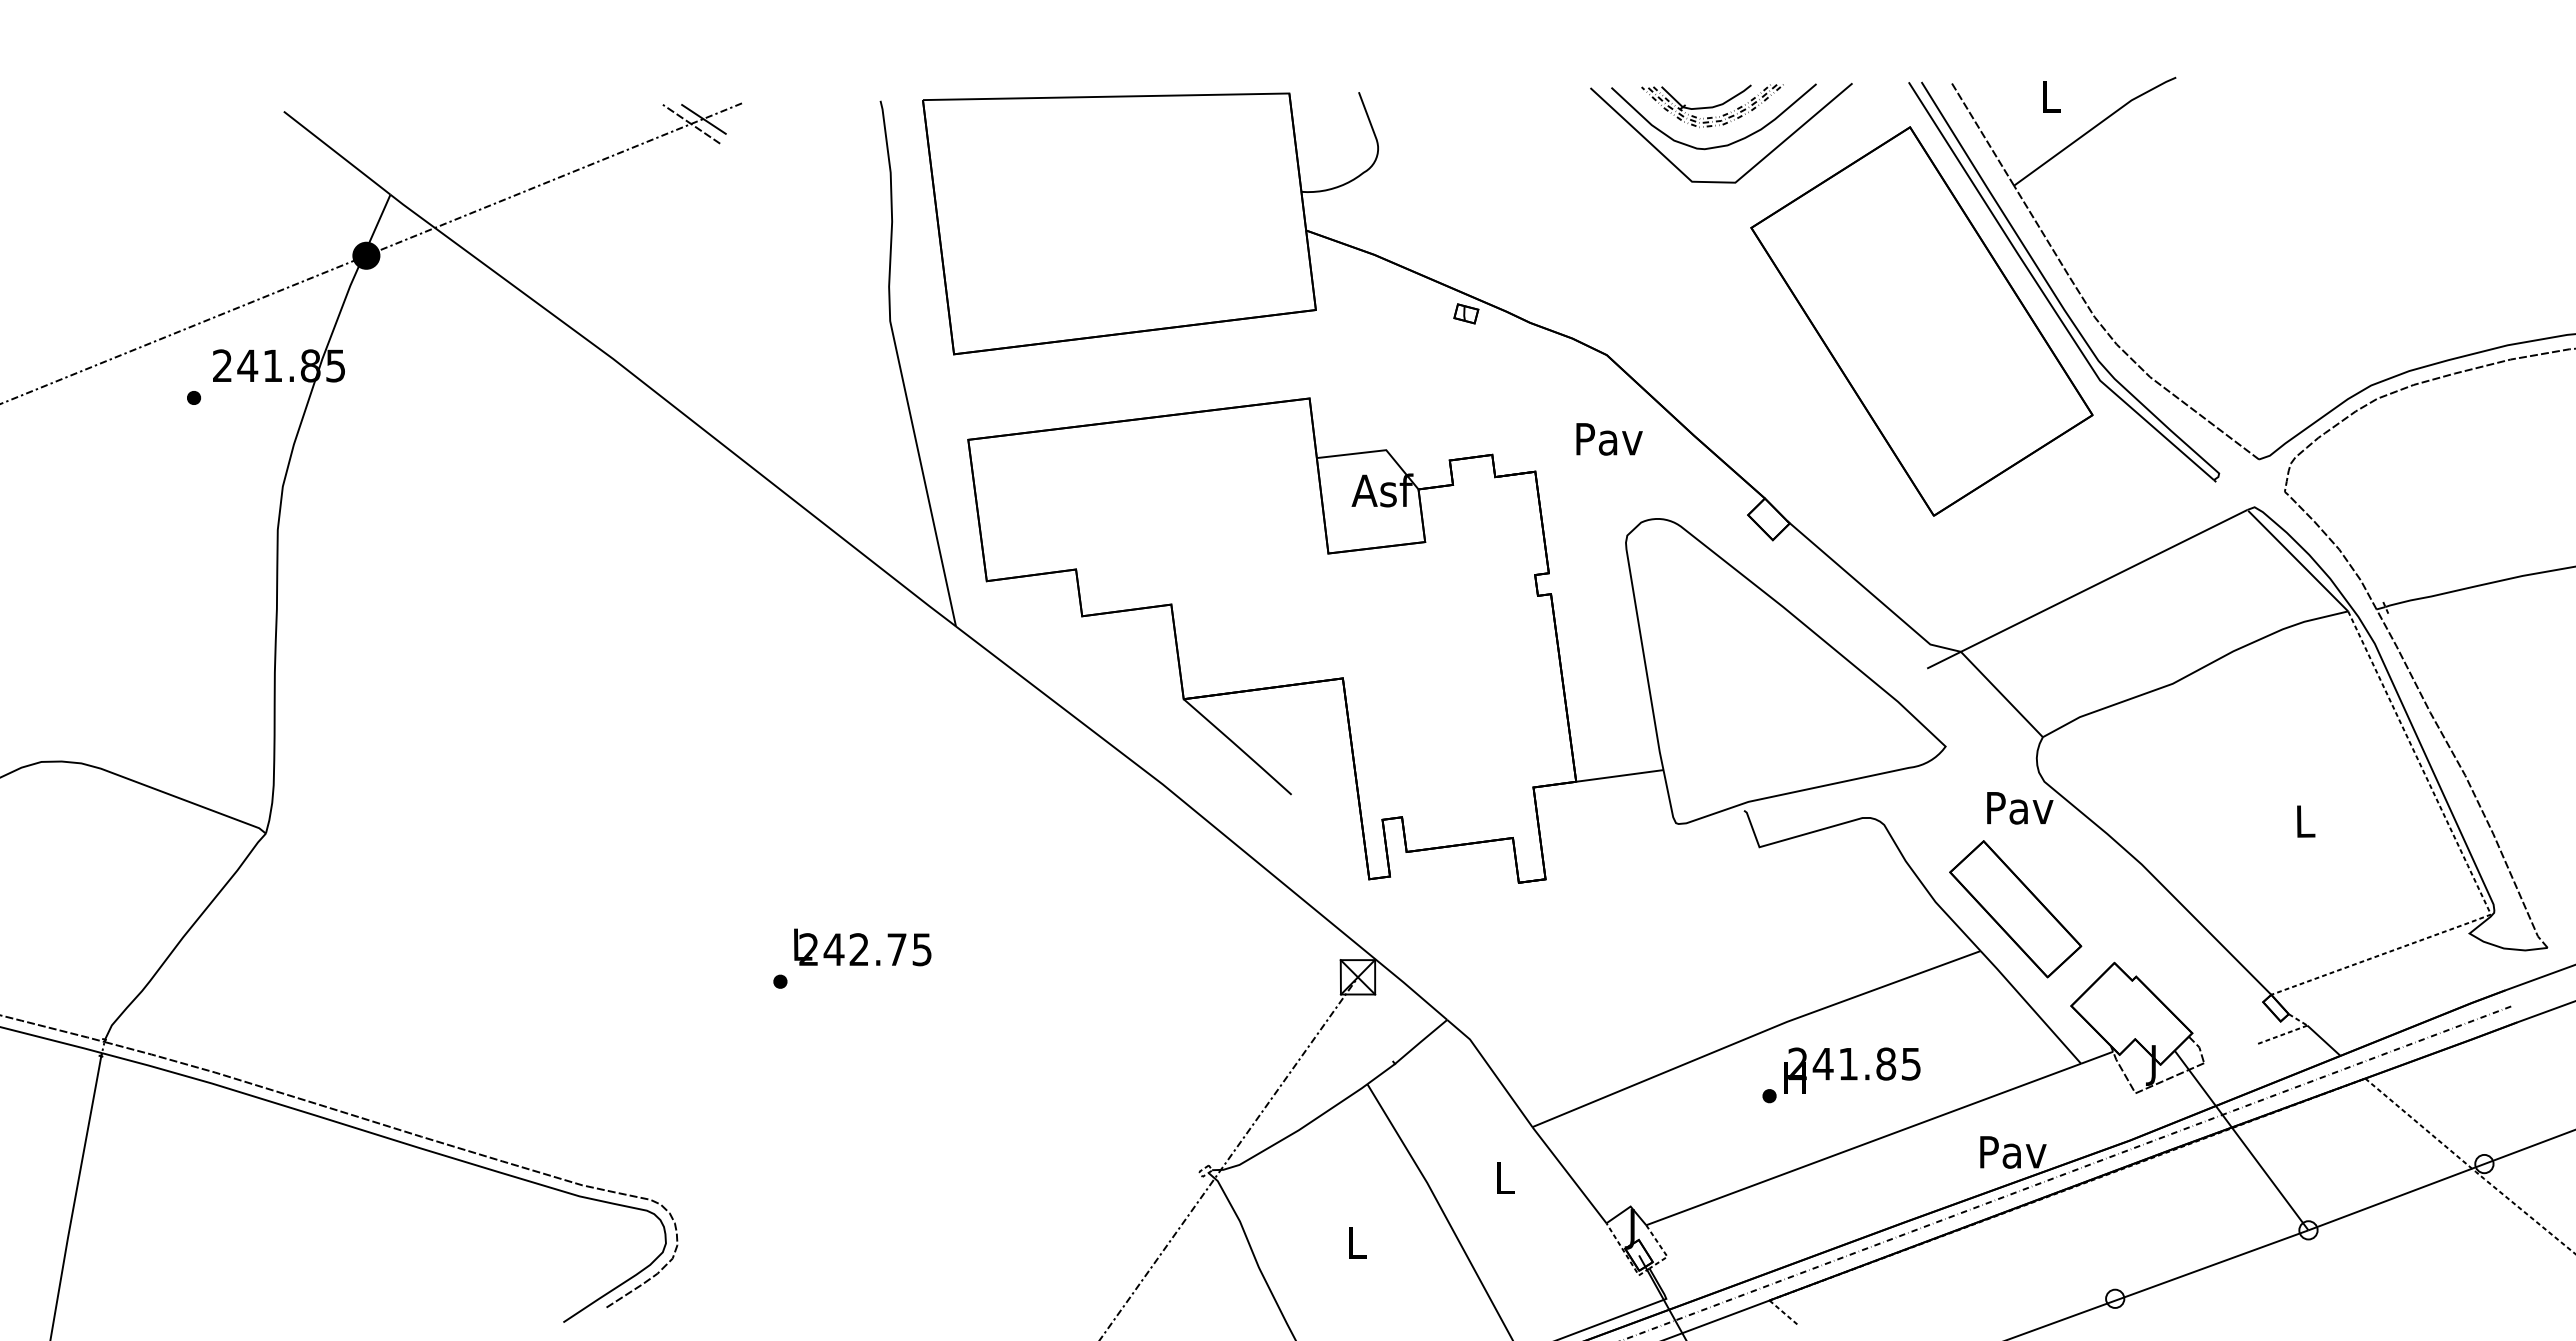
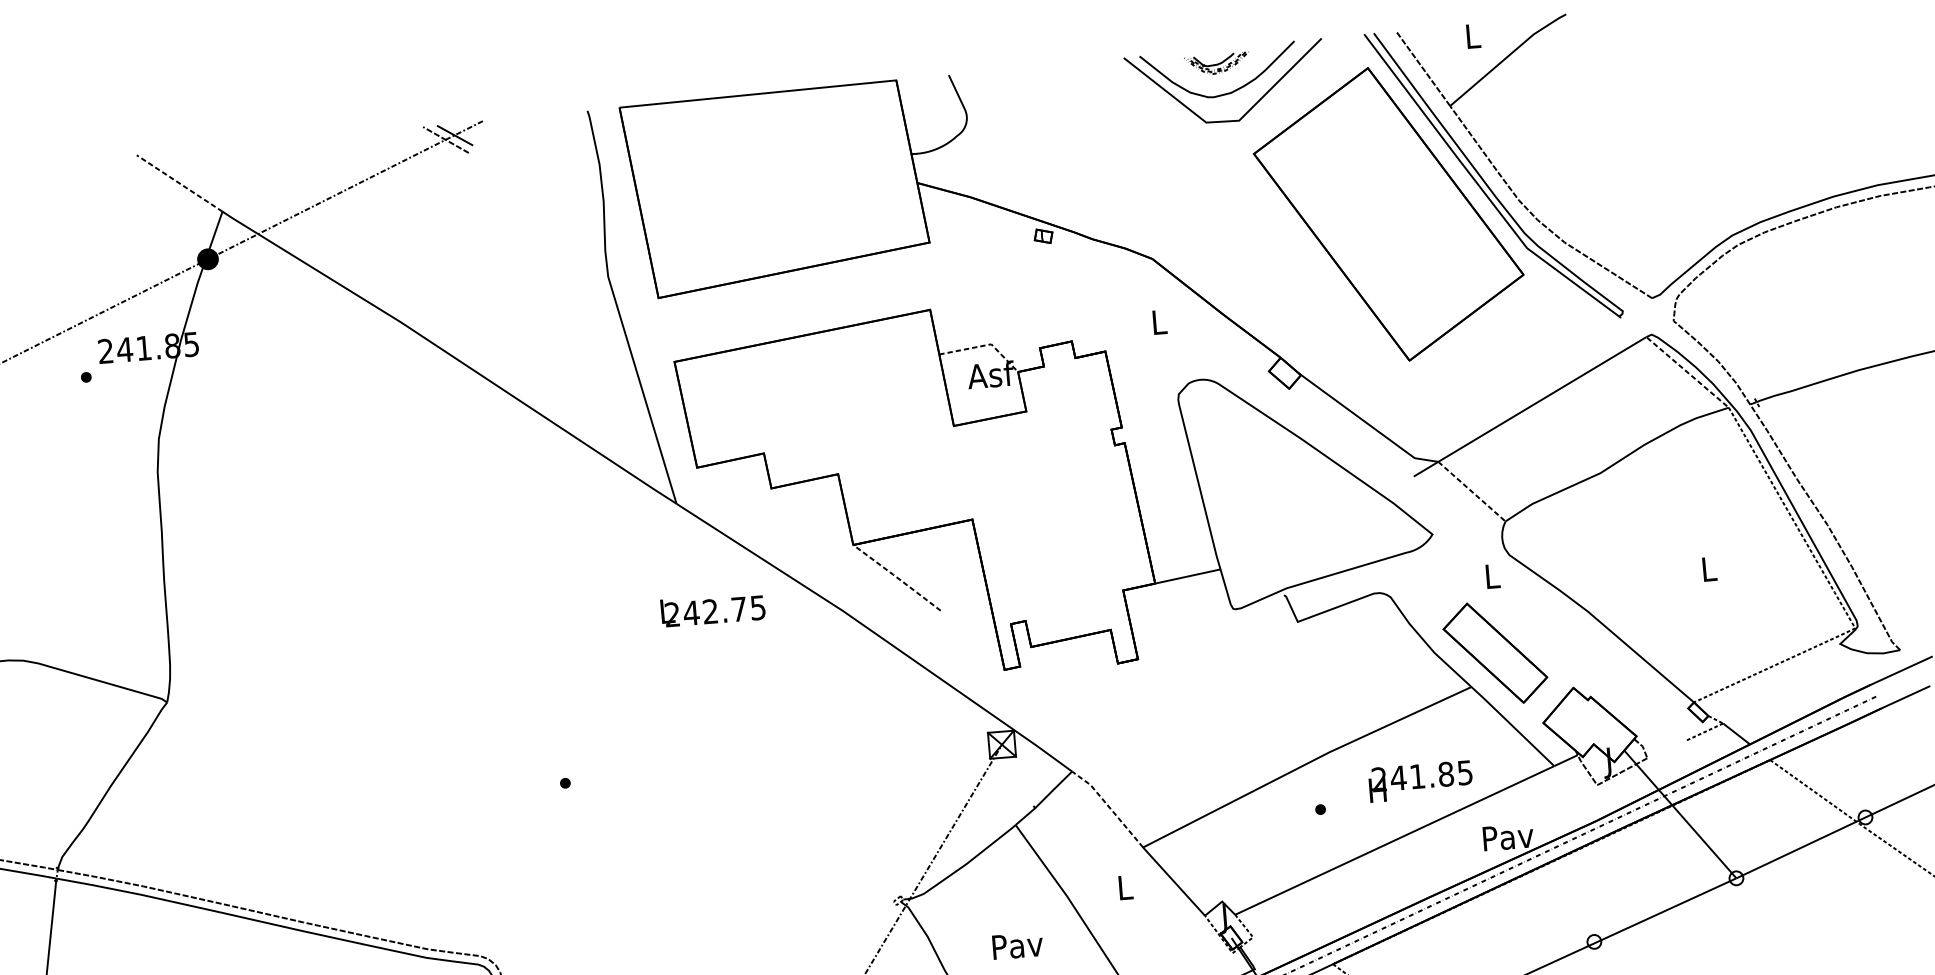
part: (1712, 105) -> (1217, 63), size x0.6
line: (337, 153) -> (179, 183), solid -> dashed
text: (1609, 439) -> (1159, 322), Pav -> L
line: (1377, 451) -> (984, 345), solid -> dashed
line: (2298, 561) -> (1688, 372), solid -> dashed
line: (2002, 694) -> (1472, 491), solid -> dashed
line: (1238, 746) -> (897, 577), solid -> dashed
text: (2020, 808) -> (1492, 576), Pav -> L
text: (862, 947) -> (712, 609), moved
line: (1492, 1070) -> (1109, 807), solid -> dashed
text: (1852, 1070) -> (1421, 781), moved
text: (1357, 1243) -> (1017, 946), L -> Pav

